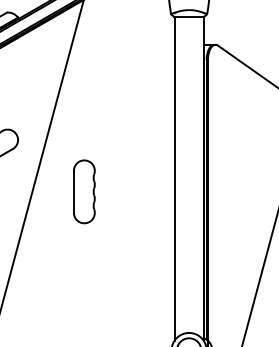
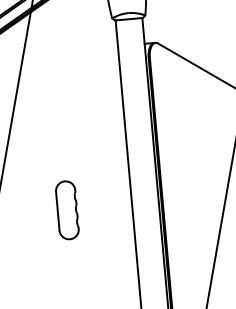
part: (84, 191) -> (67, 210), moved

